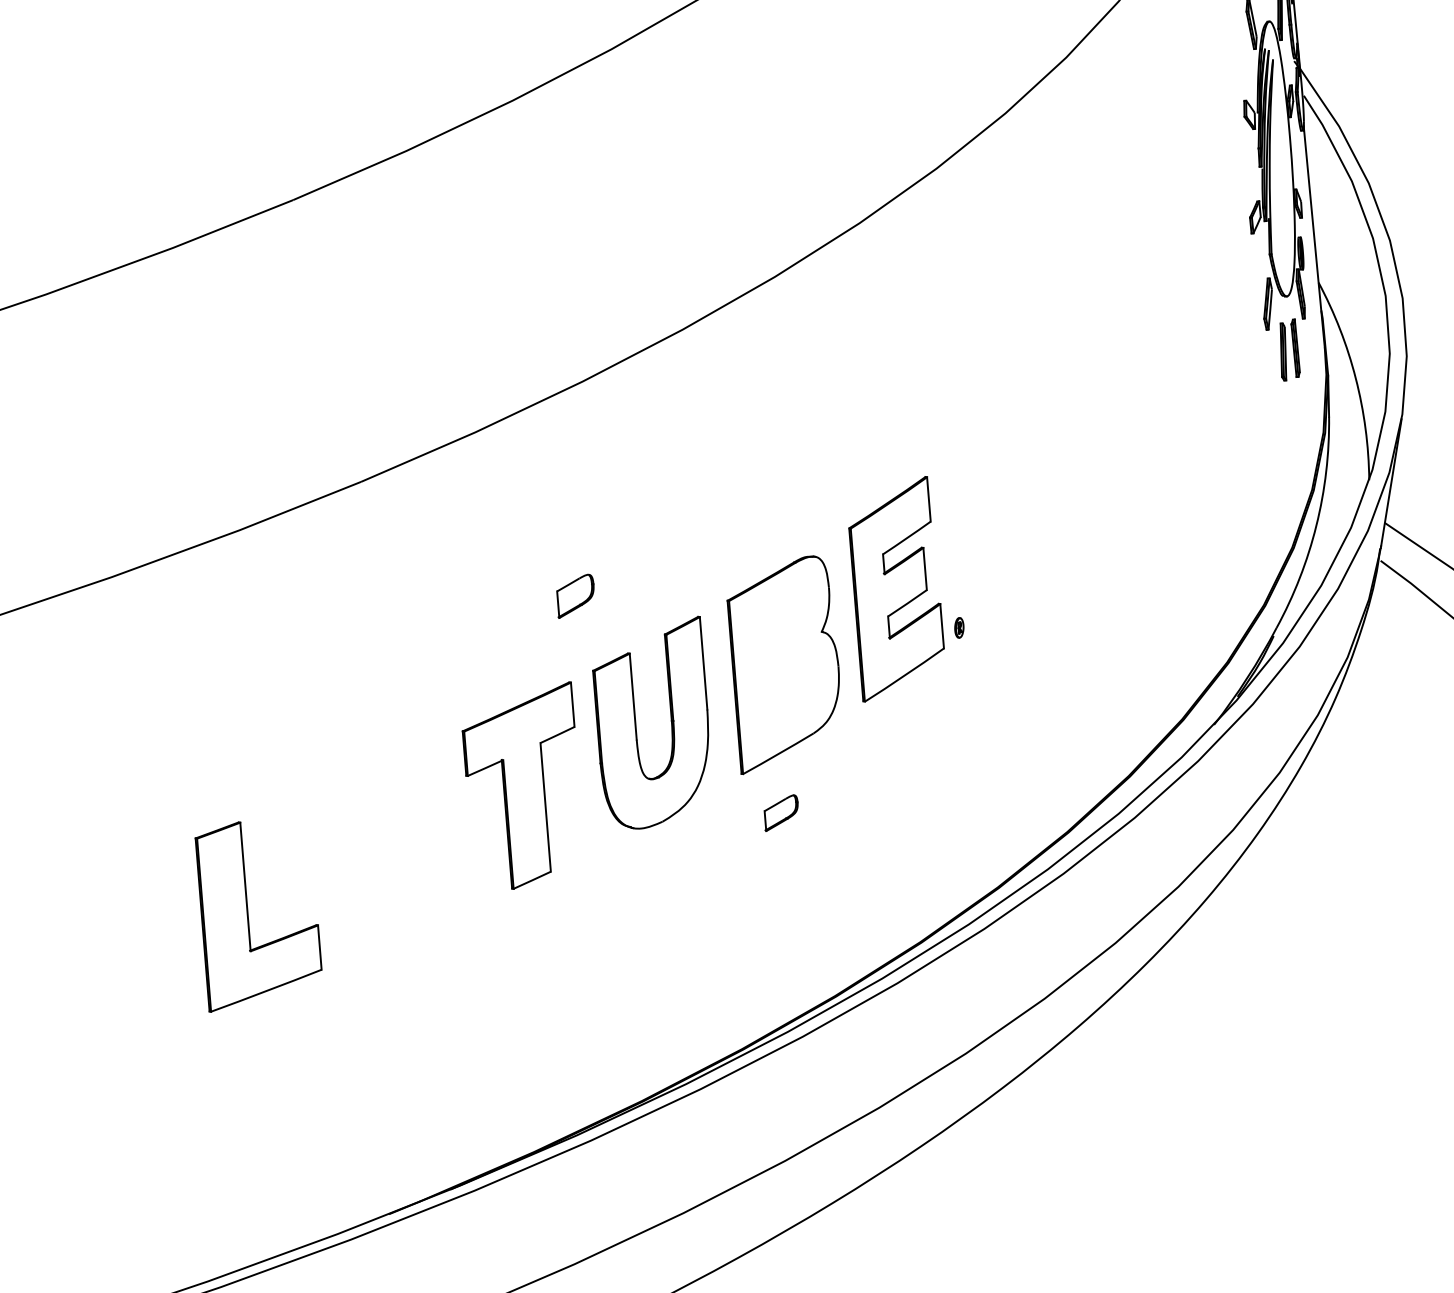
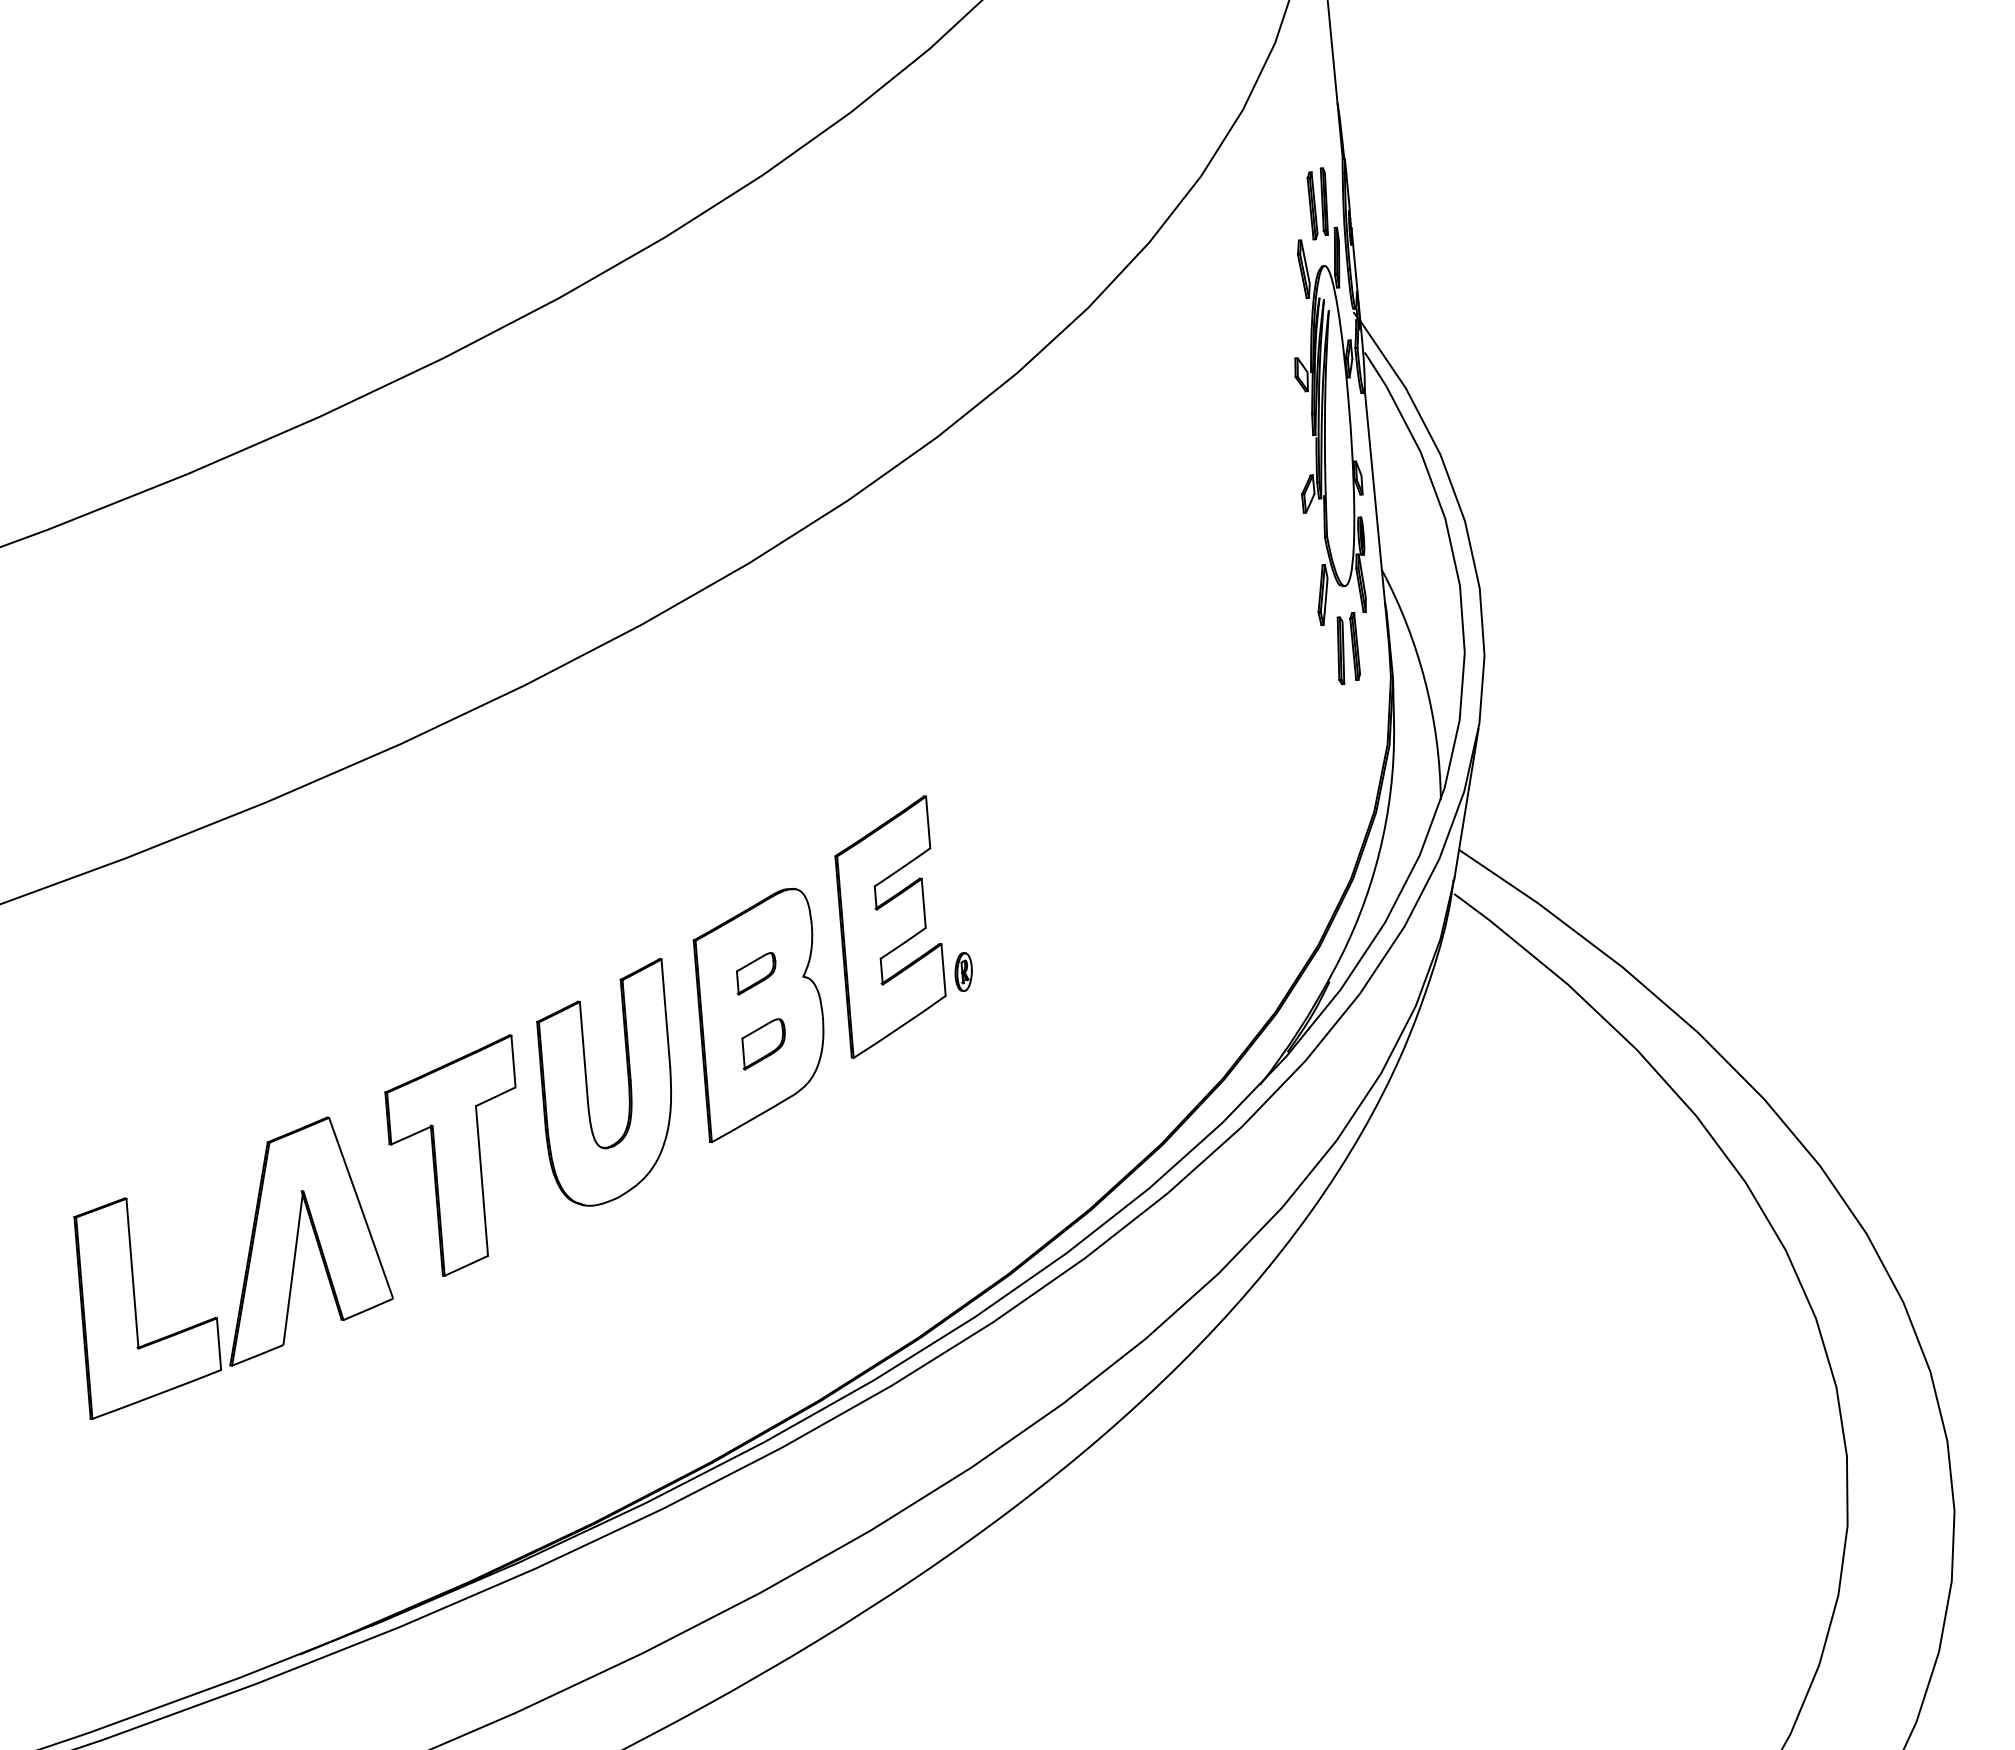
part: (575, 596) -> (763, 1044), moved
part: (959, 627) -> (963, 971), size x1.67
part: (781, 812) -> (756, 973), moved
part: (399, 859) -> (311, 1241), added

